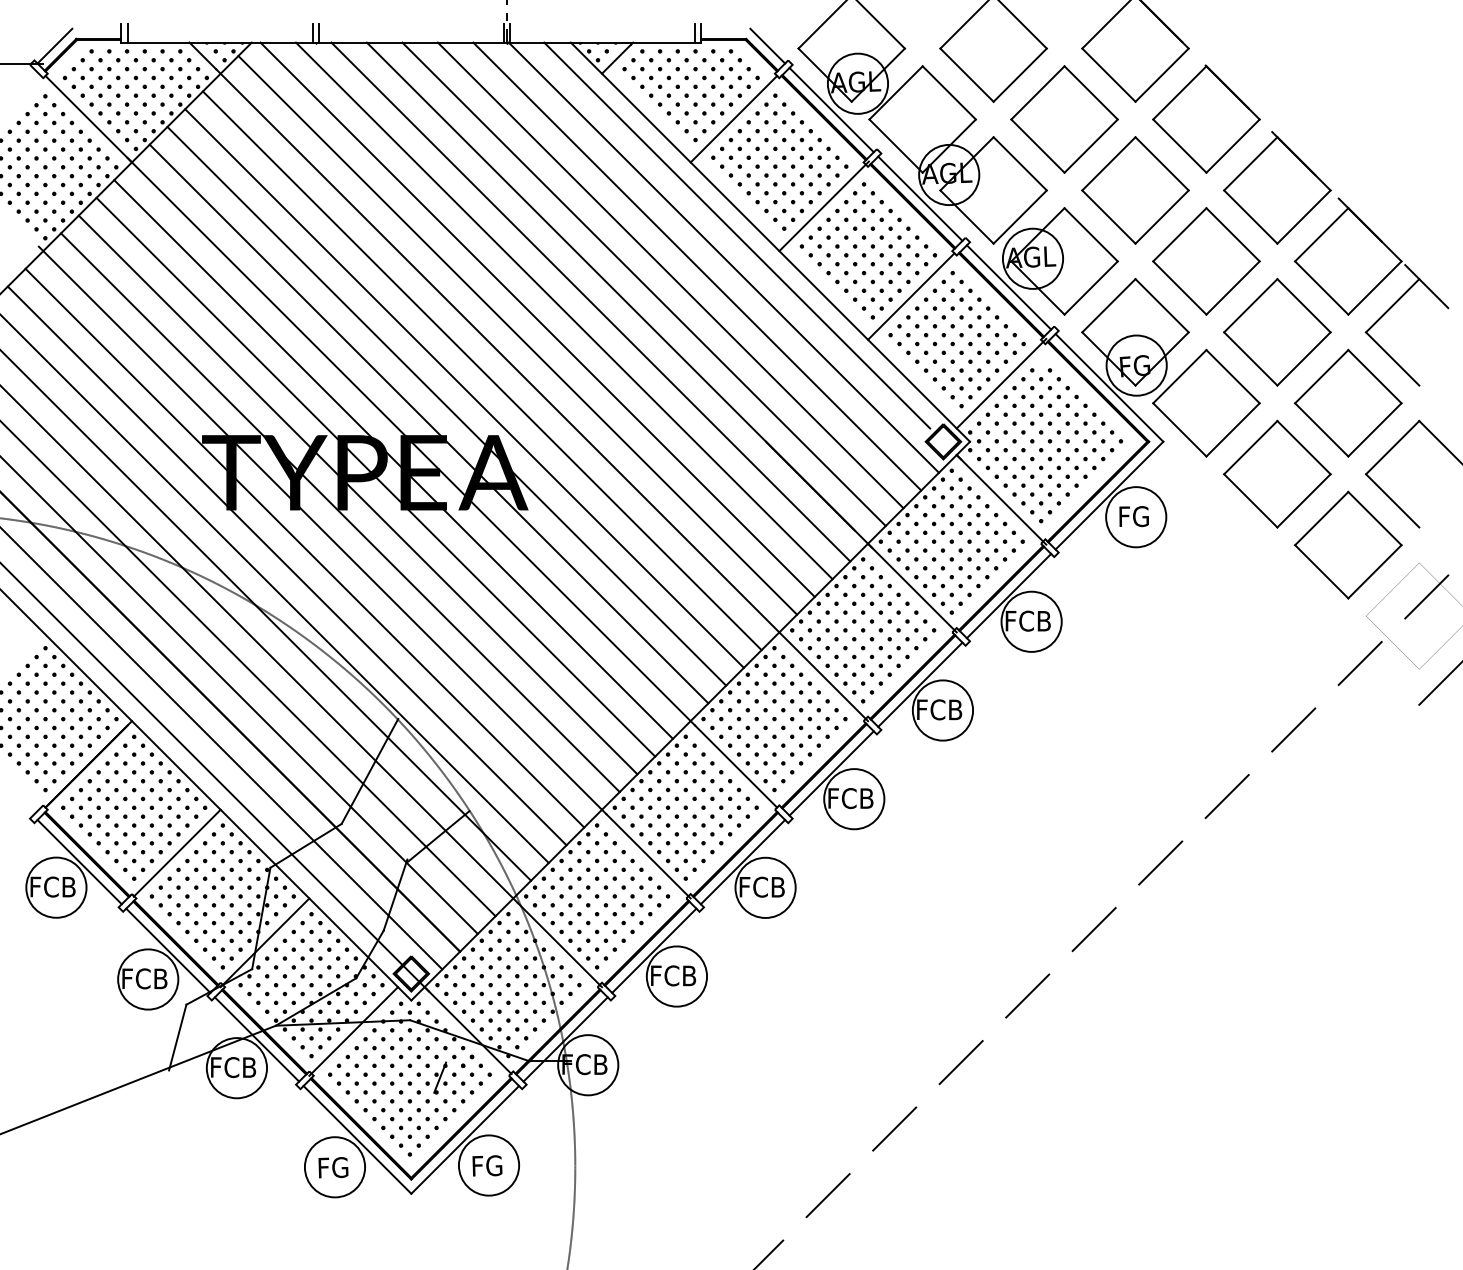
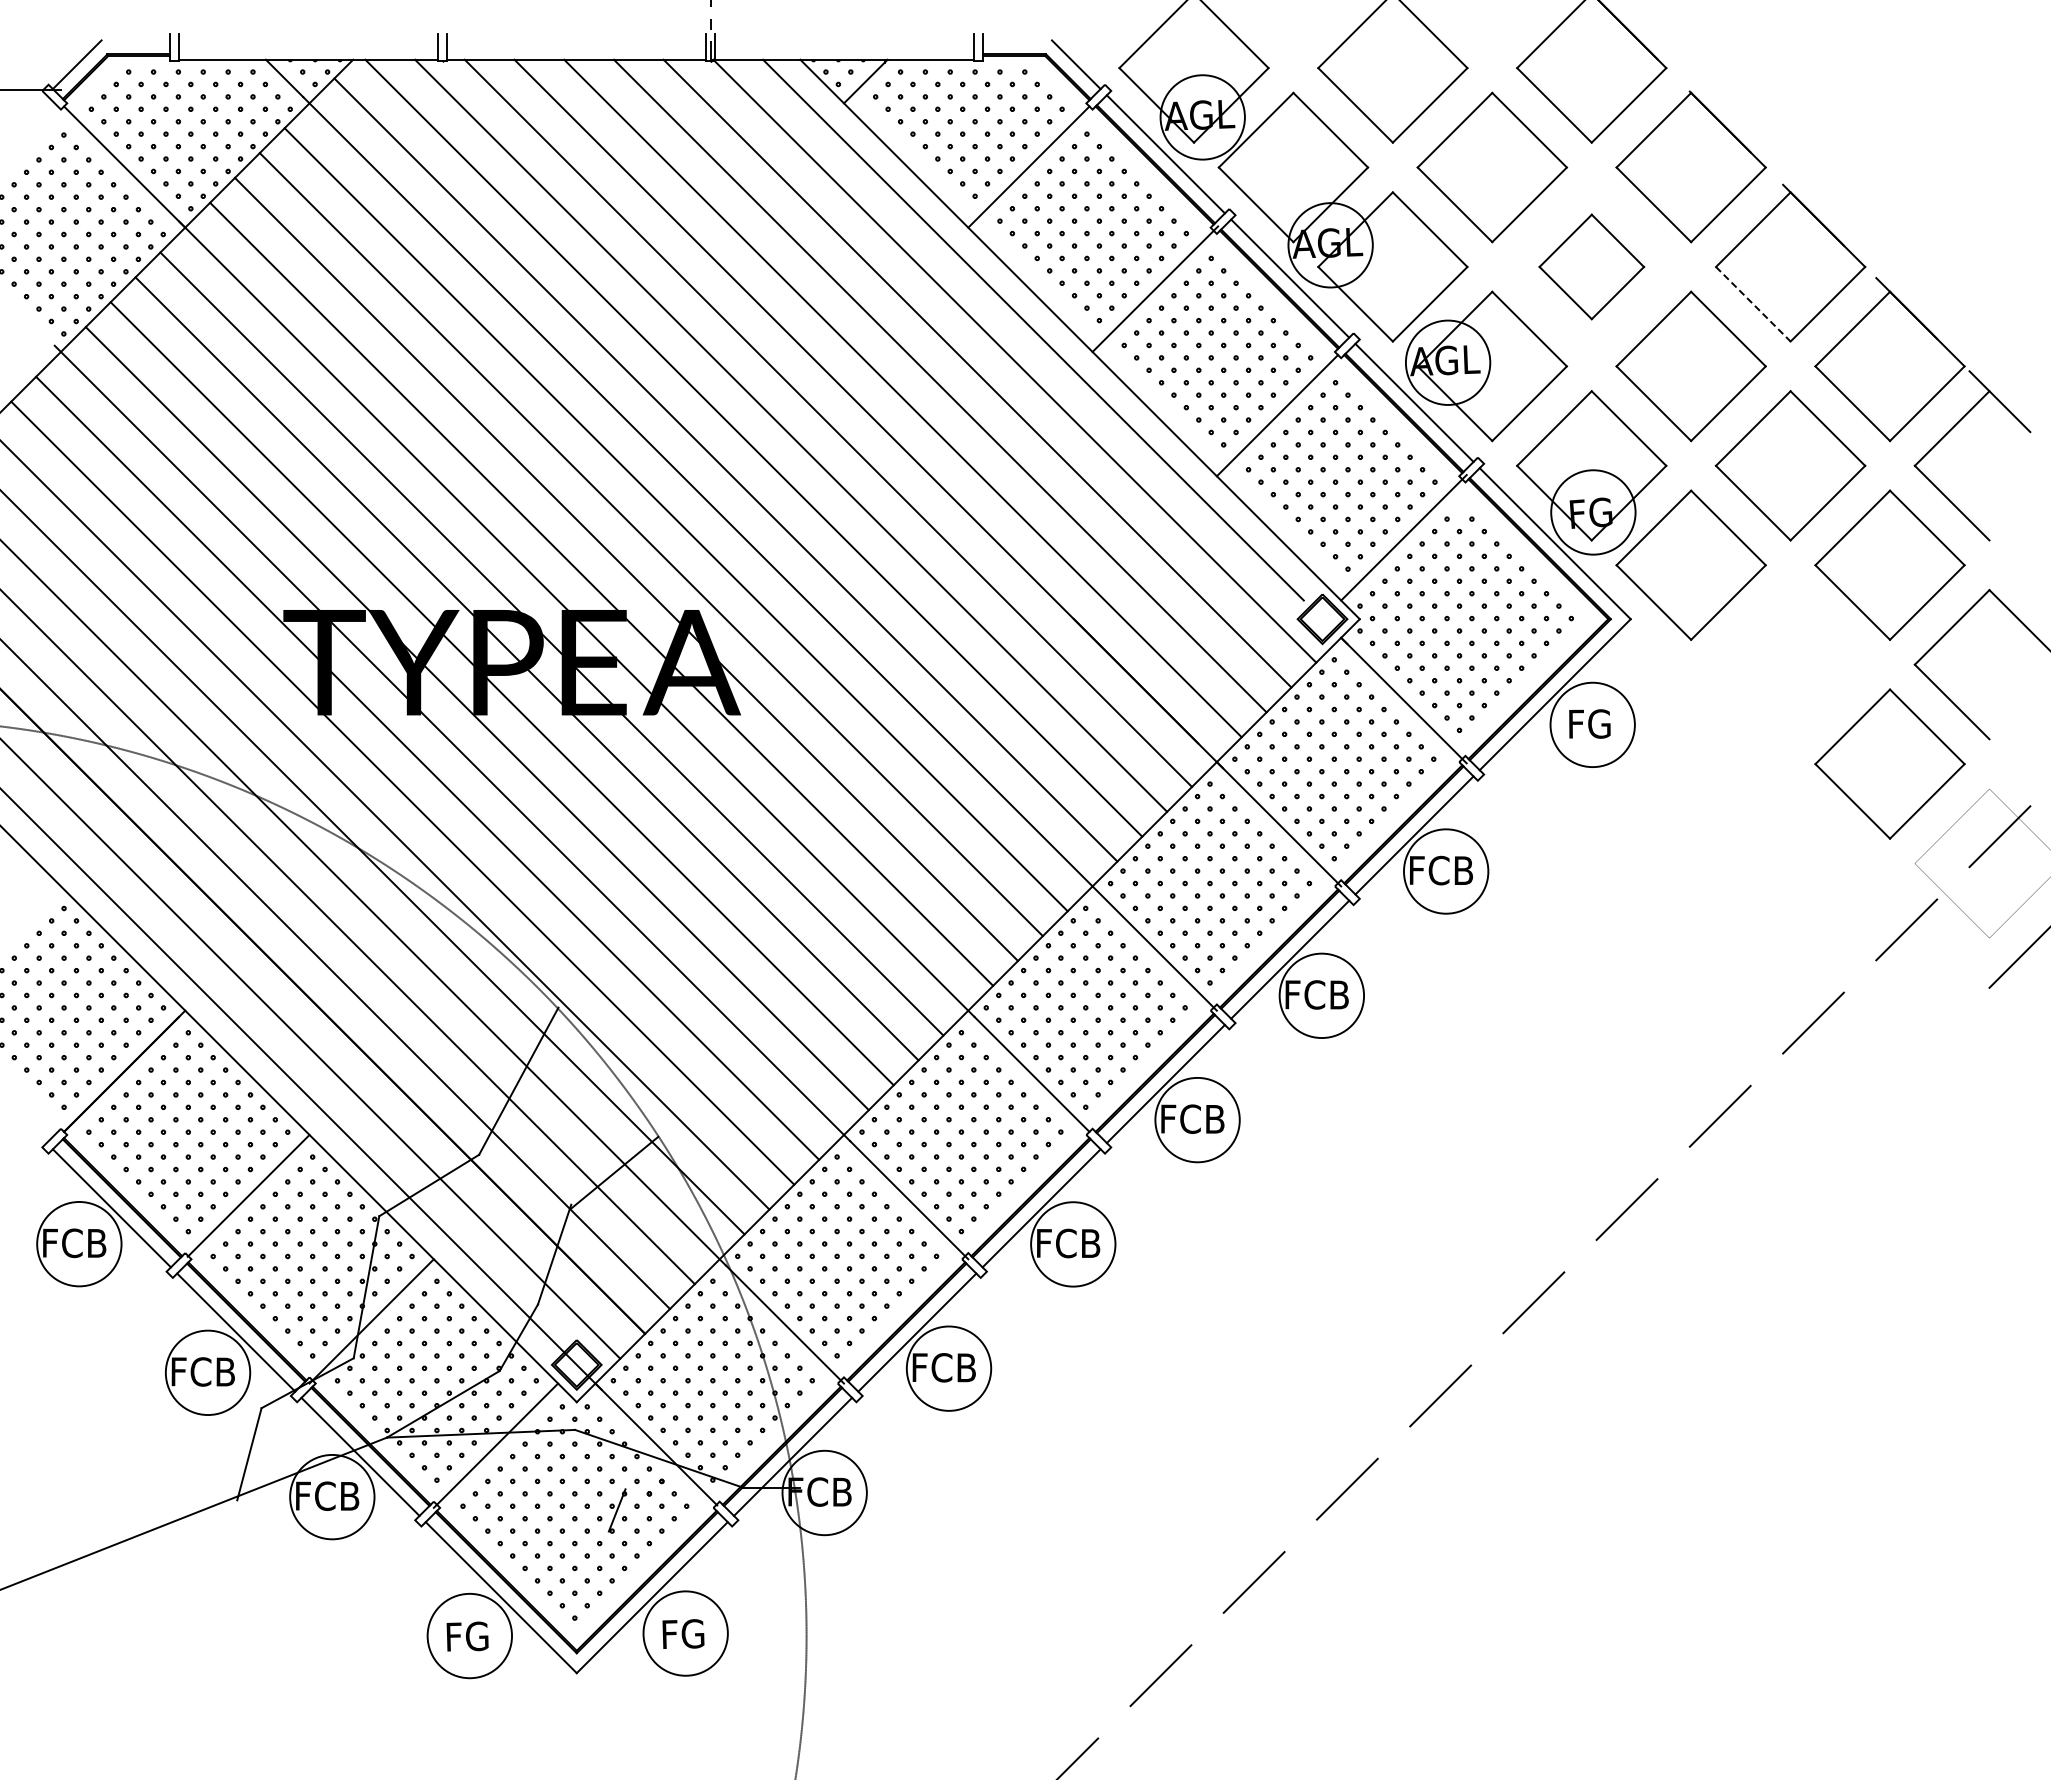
part: (1135, 190) -> (1591, 266), size x0.7
line: (1250, 217) -> (1753, 304), solid -> dashed
part: (1277, 474) -> (1790, 664), removed

